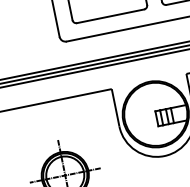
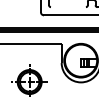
line: (110, 16) -> (68, 7), removed

